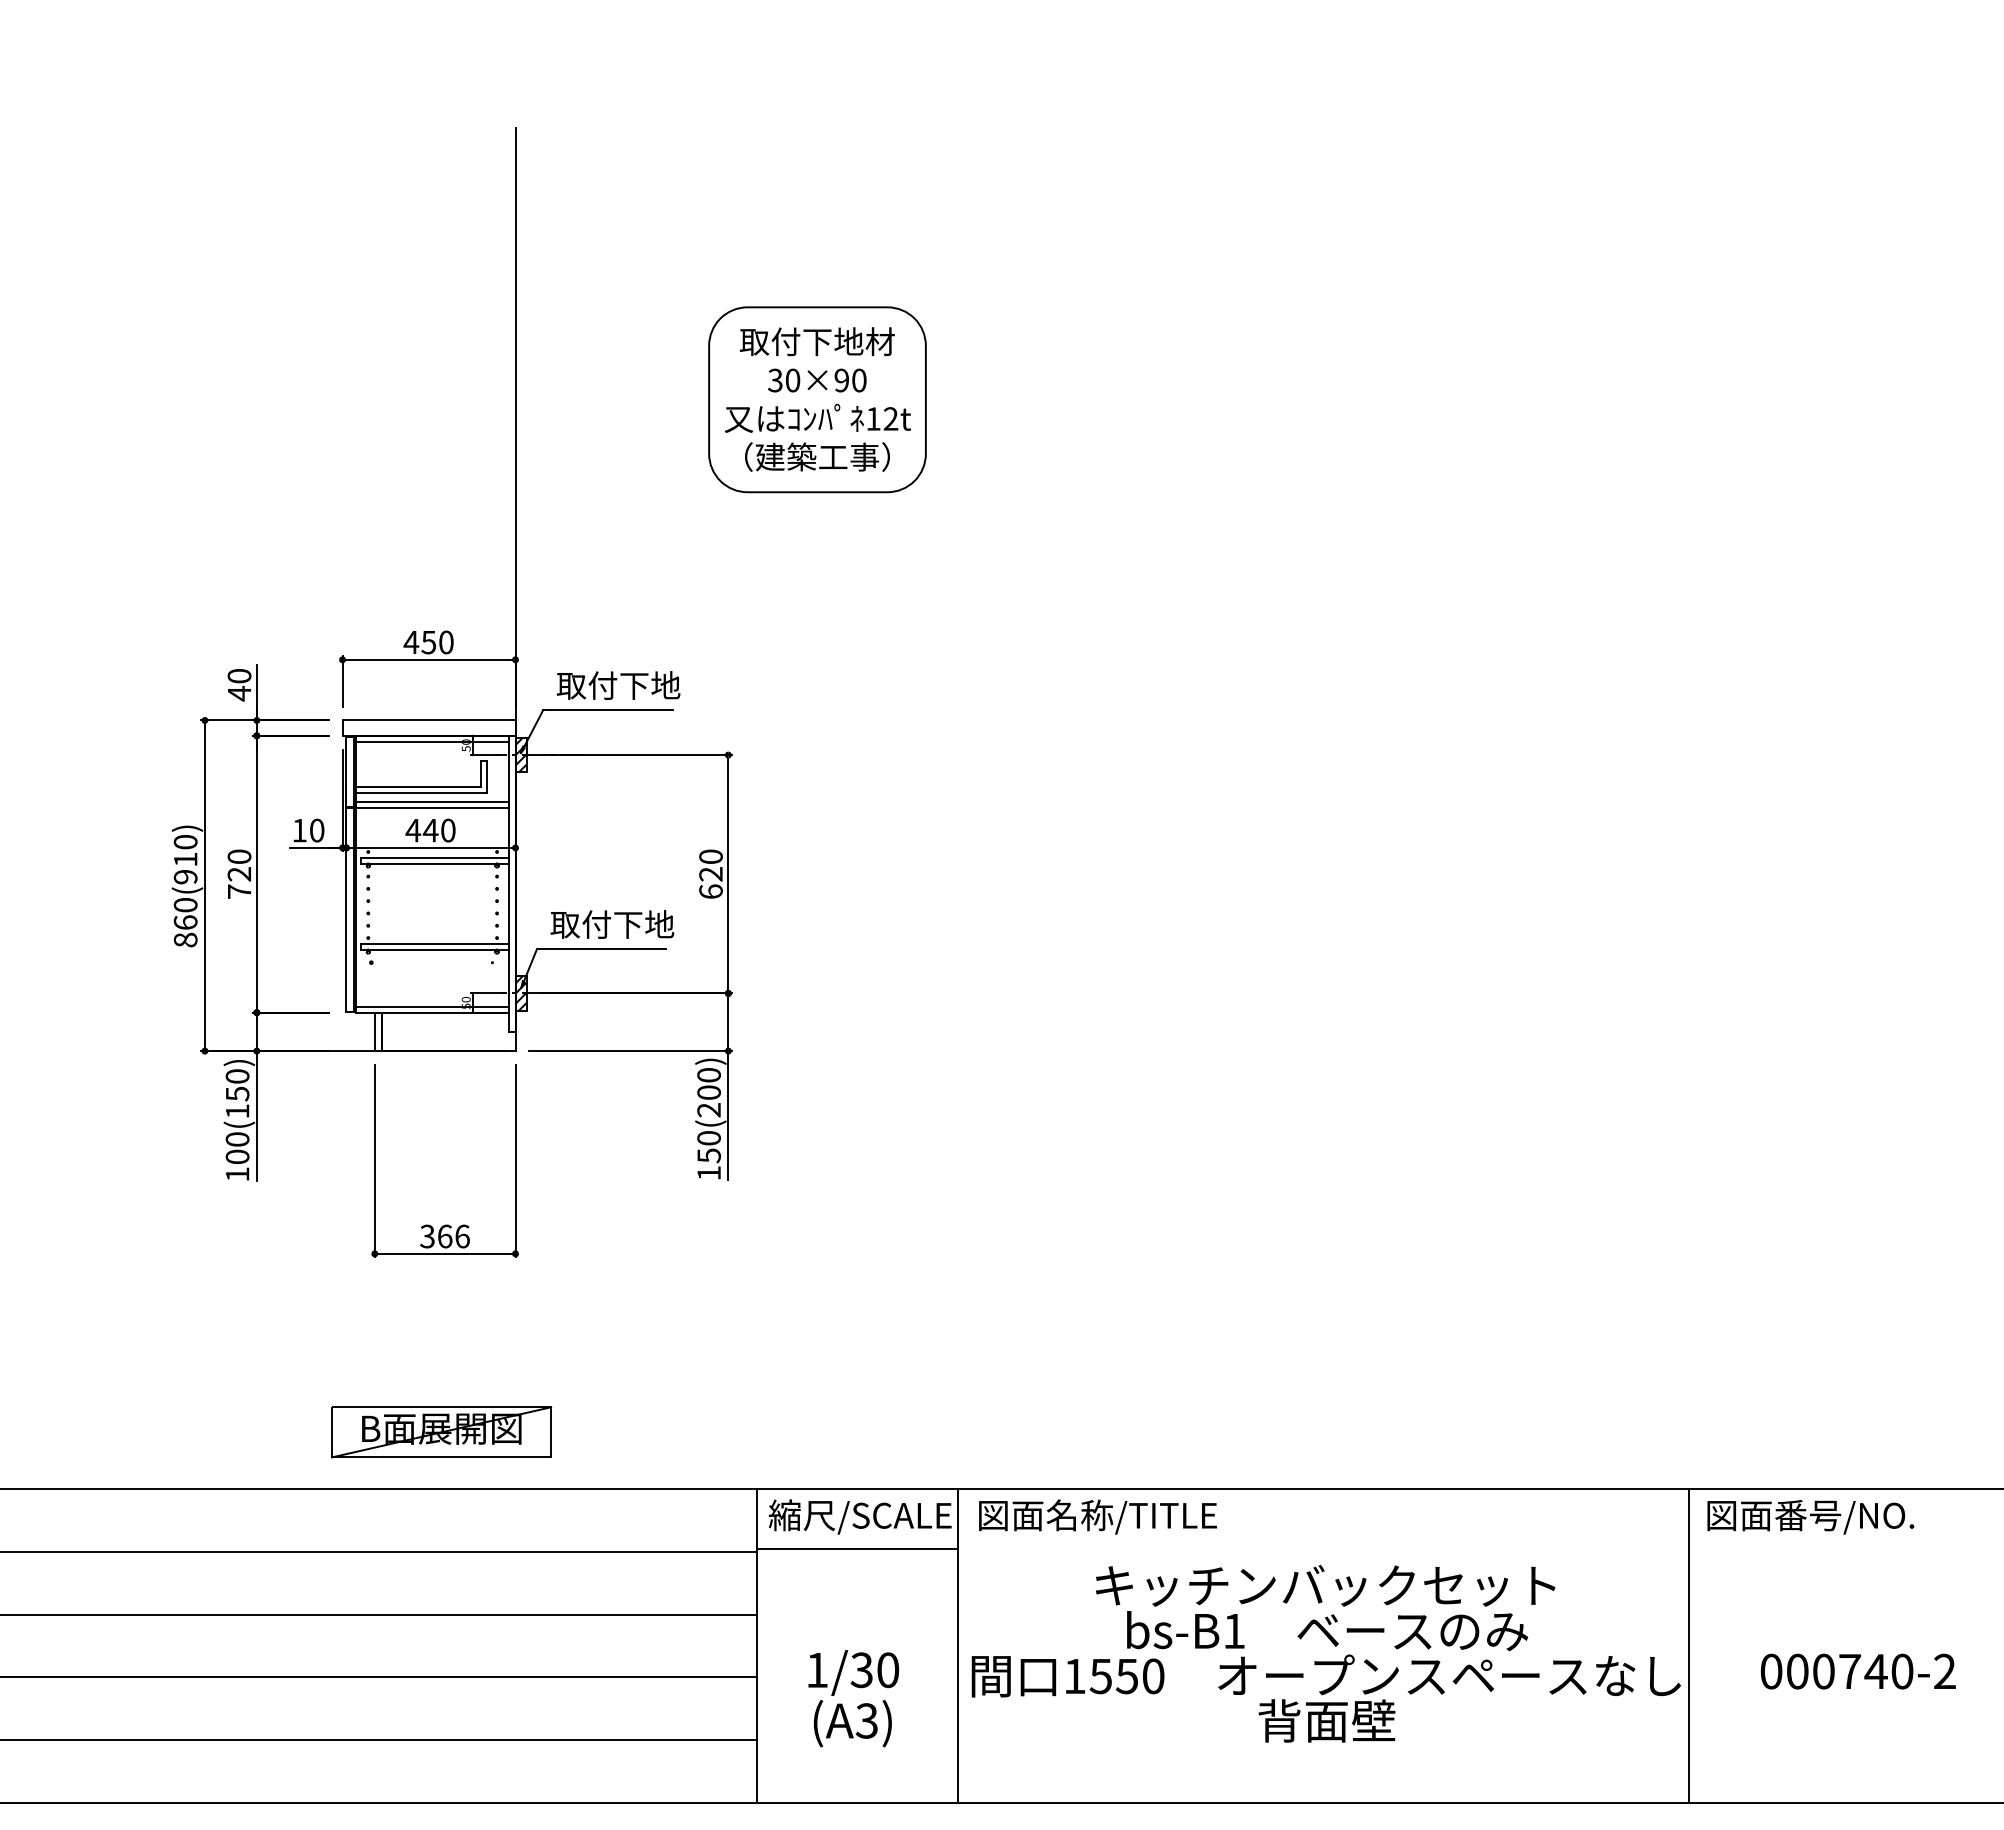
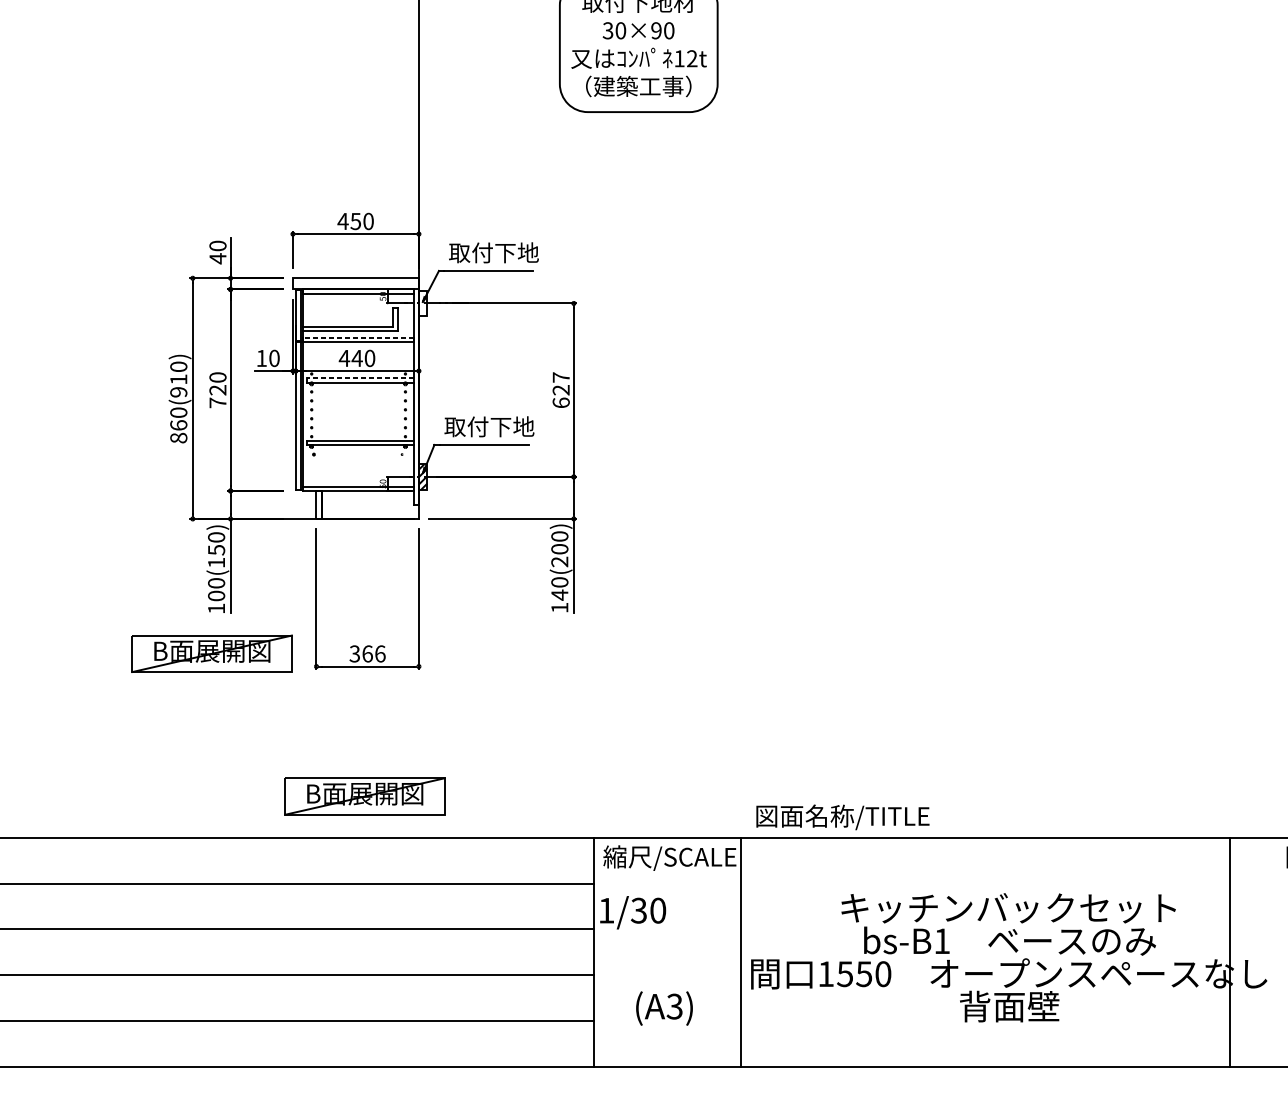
hatch: (521, 754) -> (423, 303), removed
line: (432, 801) -> (358, 337), solid -> dashed
text: (710, 856) -> (560, 377), 620 -> 627
line: (434, 857) -> (359, 378), solid -> dashed
text: (708, 1155) -> (559, 594), 150(200) -> 140(200)
part: (231, 1236) -> (212, 653), added
text: (1097, 1516) -> (842, 817), moved
line: (856, 1548) -> (667, 881), removed
line: (1689, 1646) -> (1229, 952), moved
text: (853, 1672) -> (632, 912), moved

